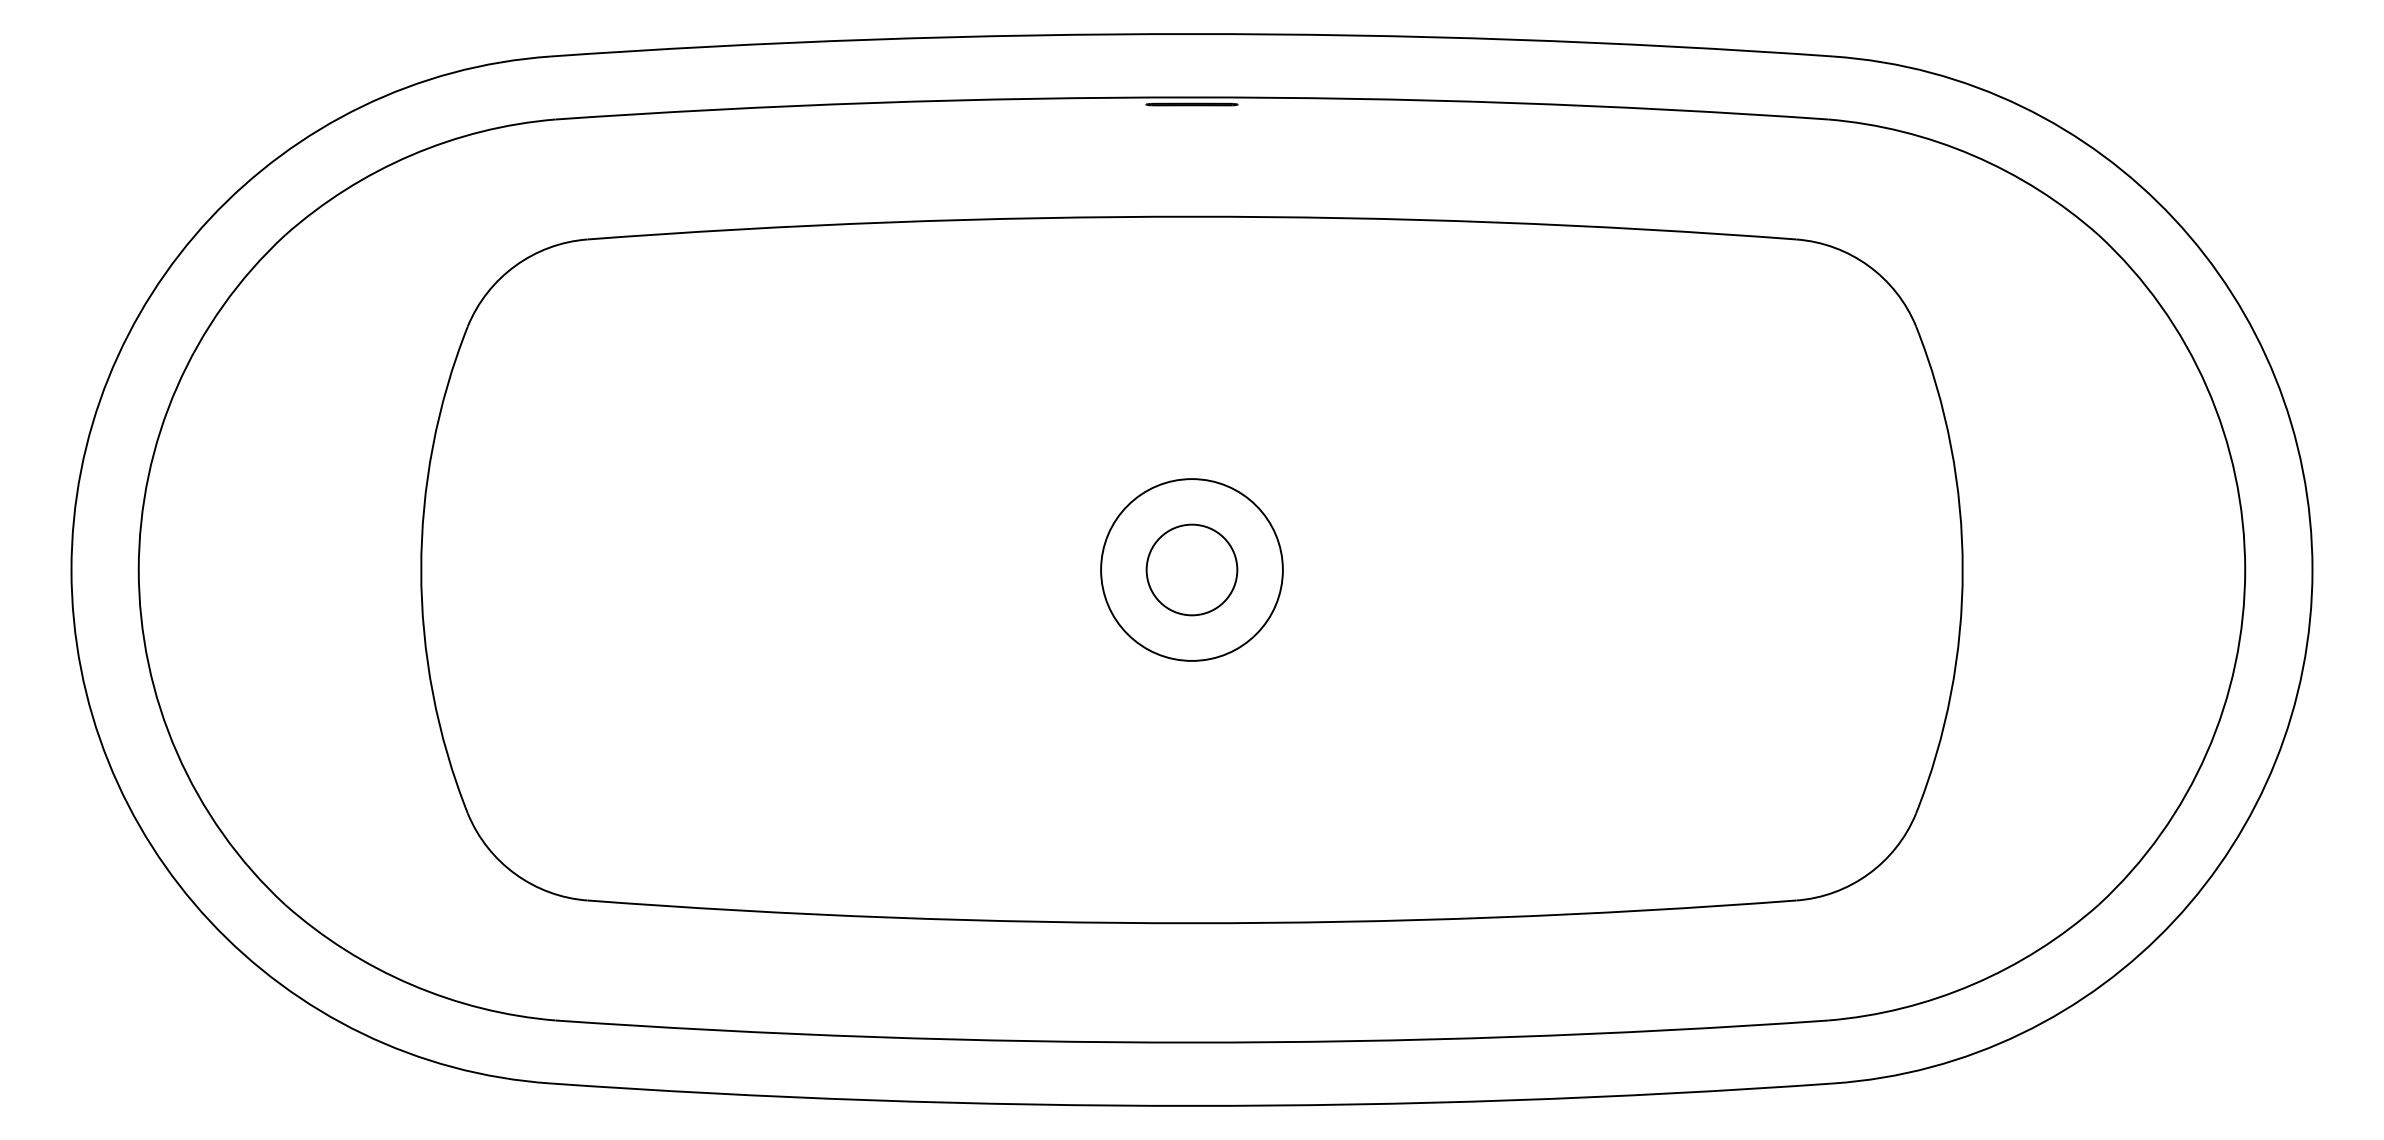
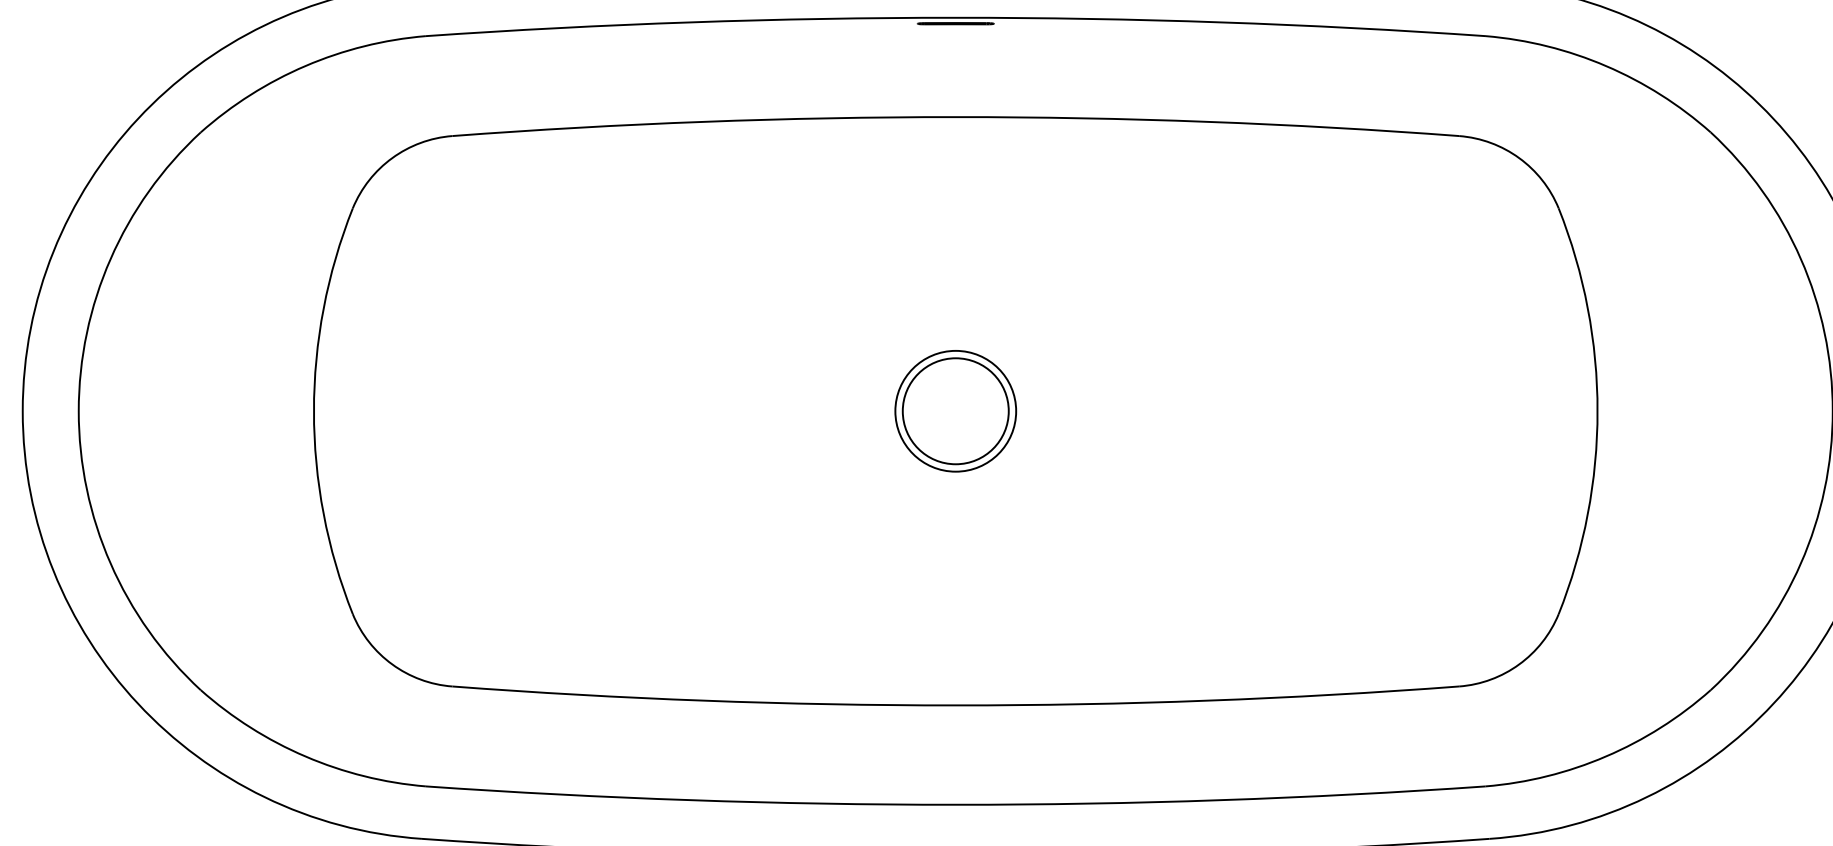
circle: (1191, 569) -> (955, 410), size x0.7
circle: (1191, 569) -> (955, 410), size x1.6

